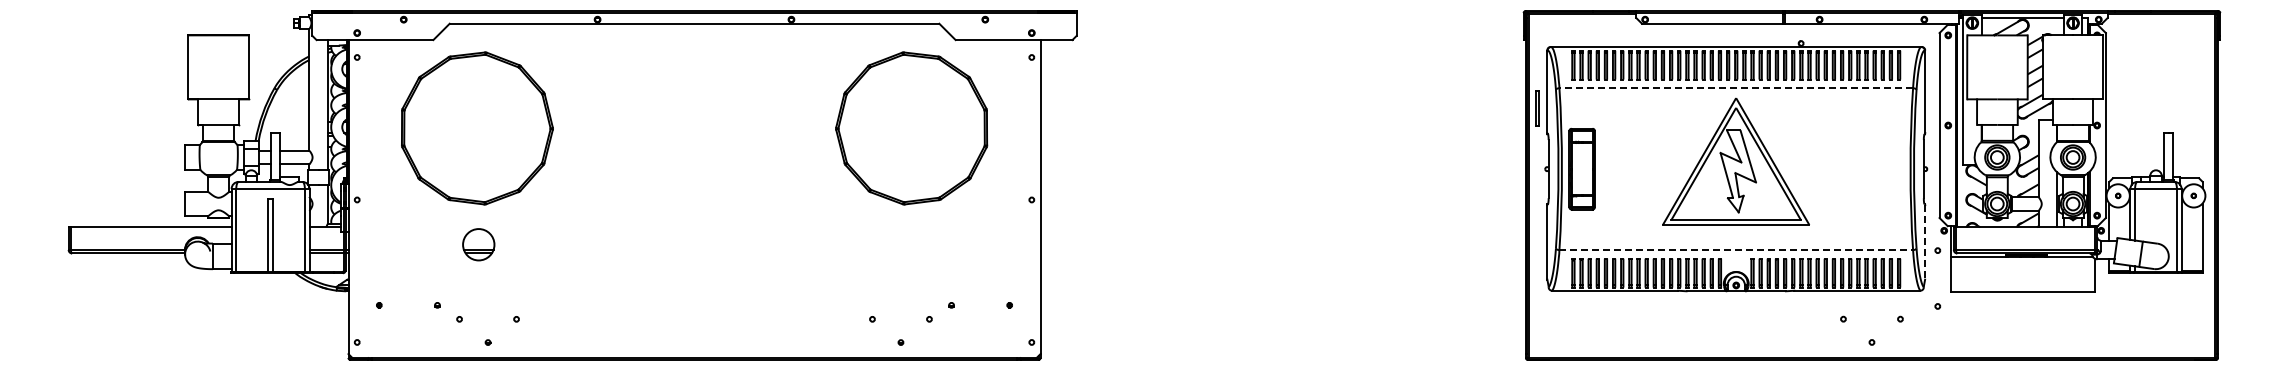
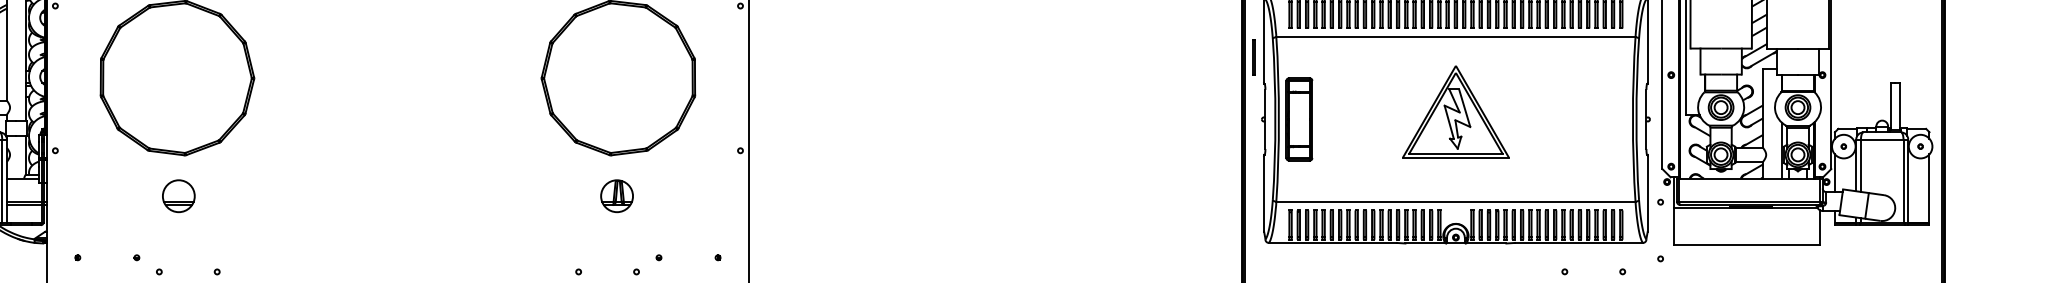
line: (1736, 88) -> (1456, 37), dashed -> solid
part: (1736, 161) -> (1456, 111), size x0.71
line: (1925, 242) -> (1648, 193), dashed -> solid
part: (909, 244) -> (616, 195), added
line: (1736, 250) -> (1456, 202), dashed -> solid

